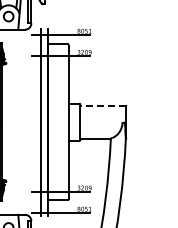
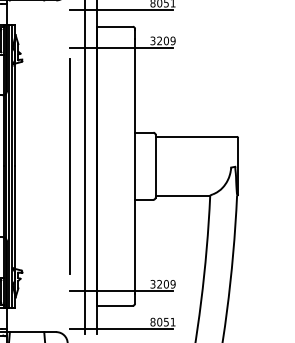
line: (103, 105) -> (197, 136), dashed -> solid
line: (32, 122) -> (69, 166), added

